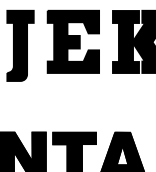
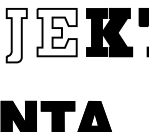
fill: (72, 41) -> (56, 32), removed
fill: (20, 45) -> (16, 35), removed

